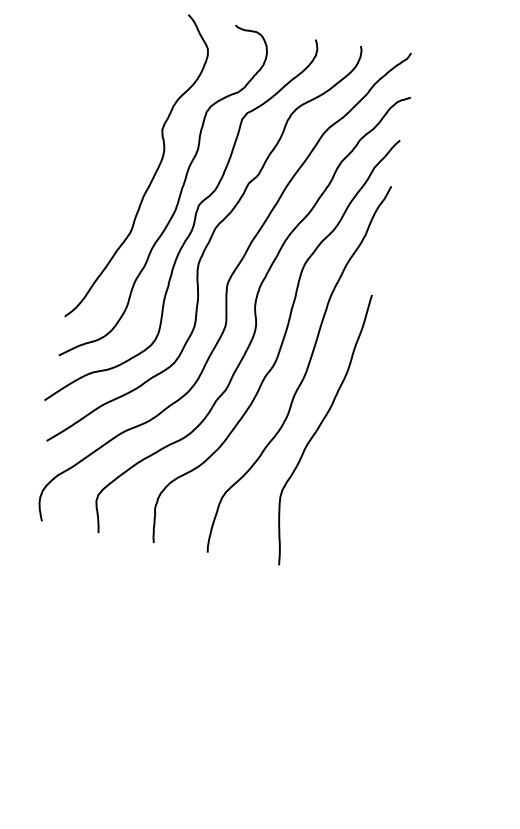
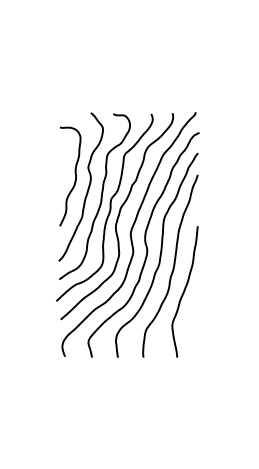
curve: (130, 136) -> (74, 173), added

